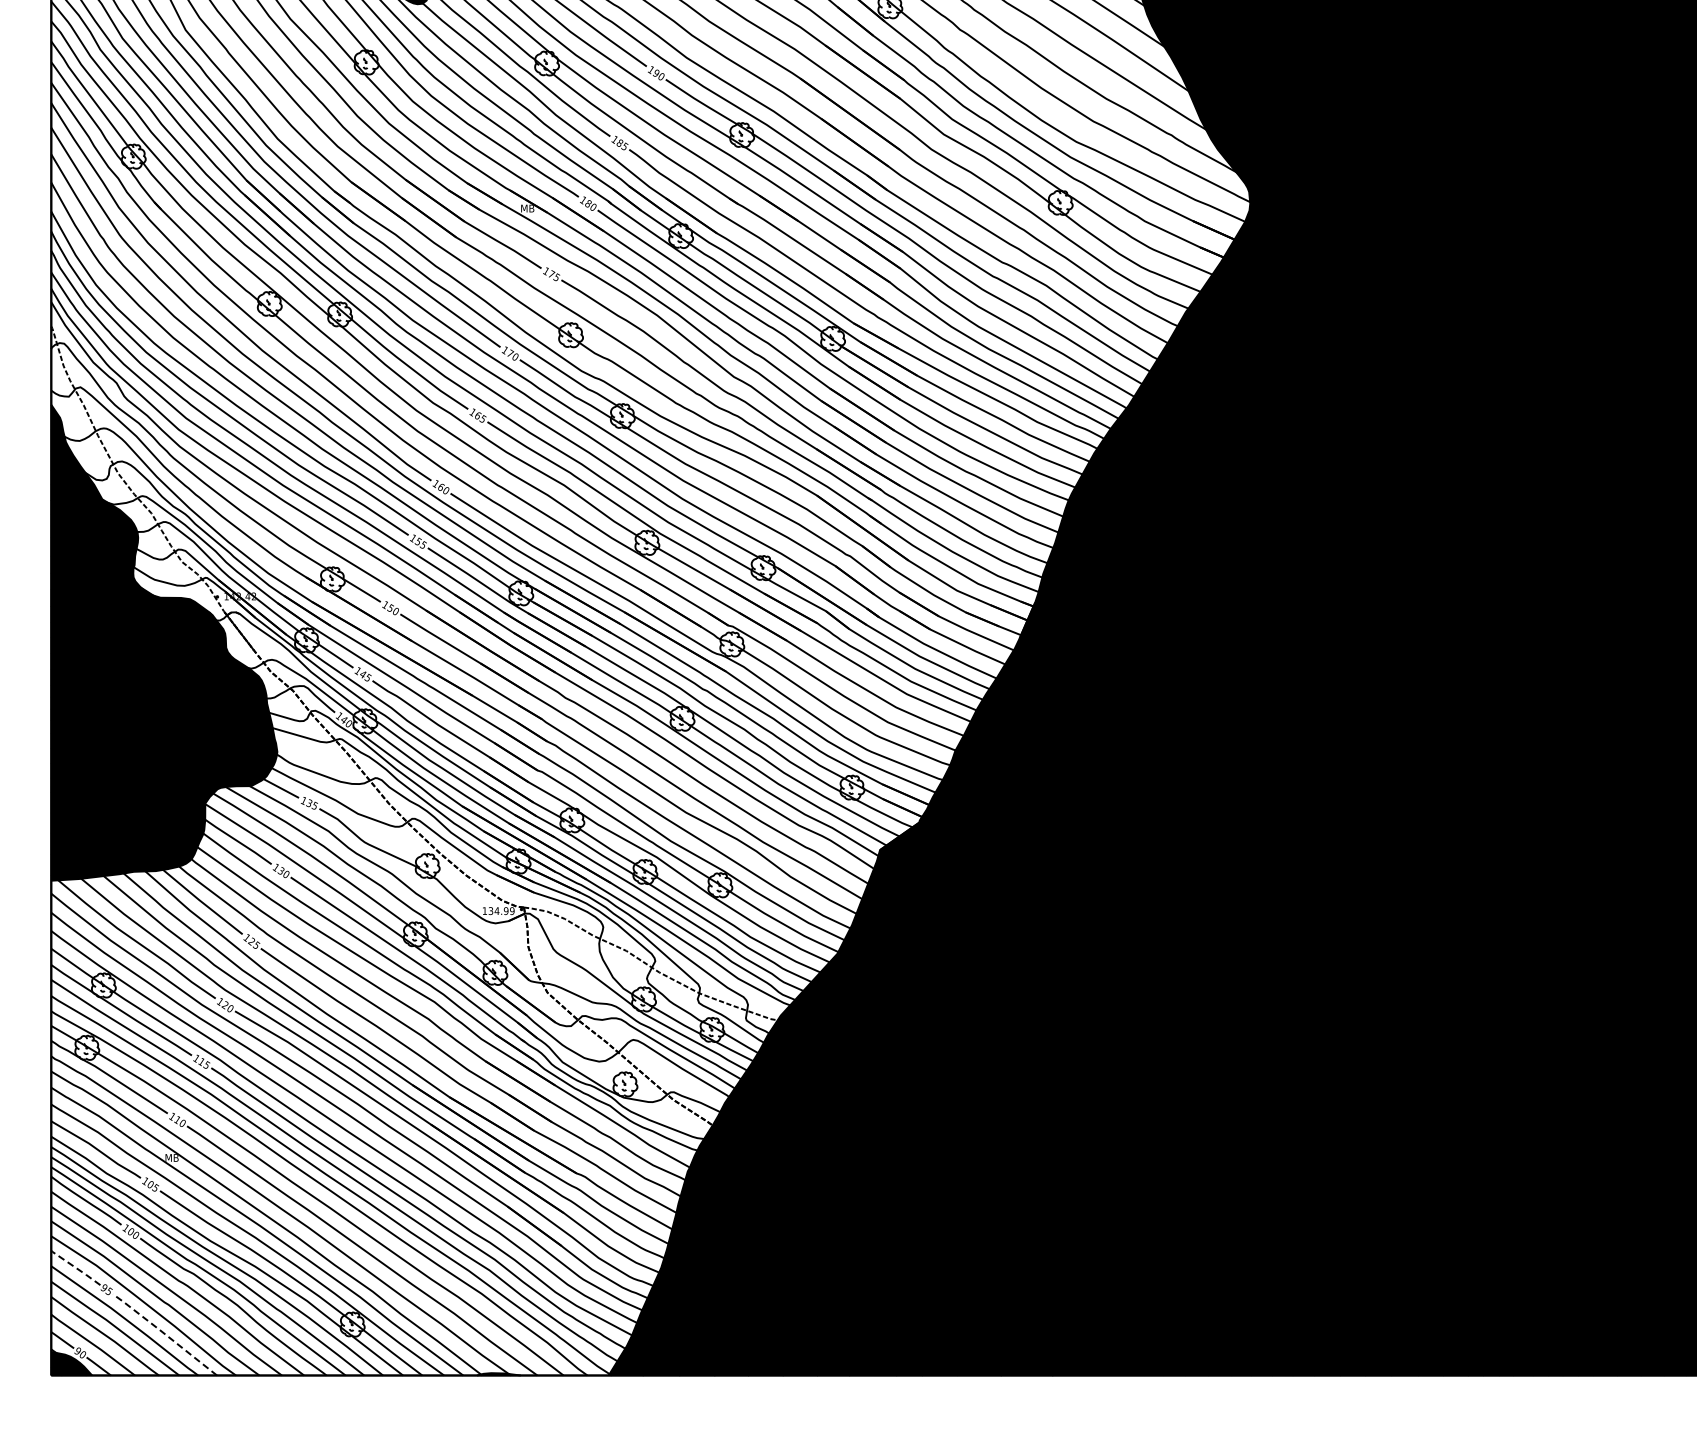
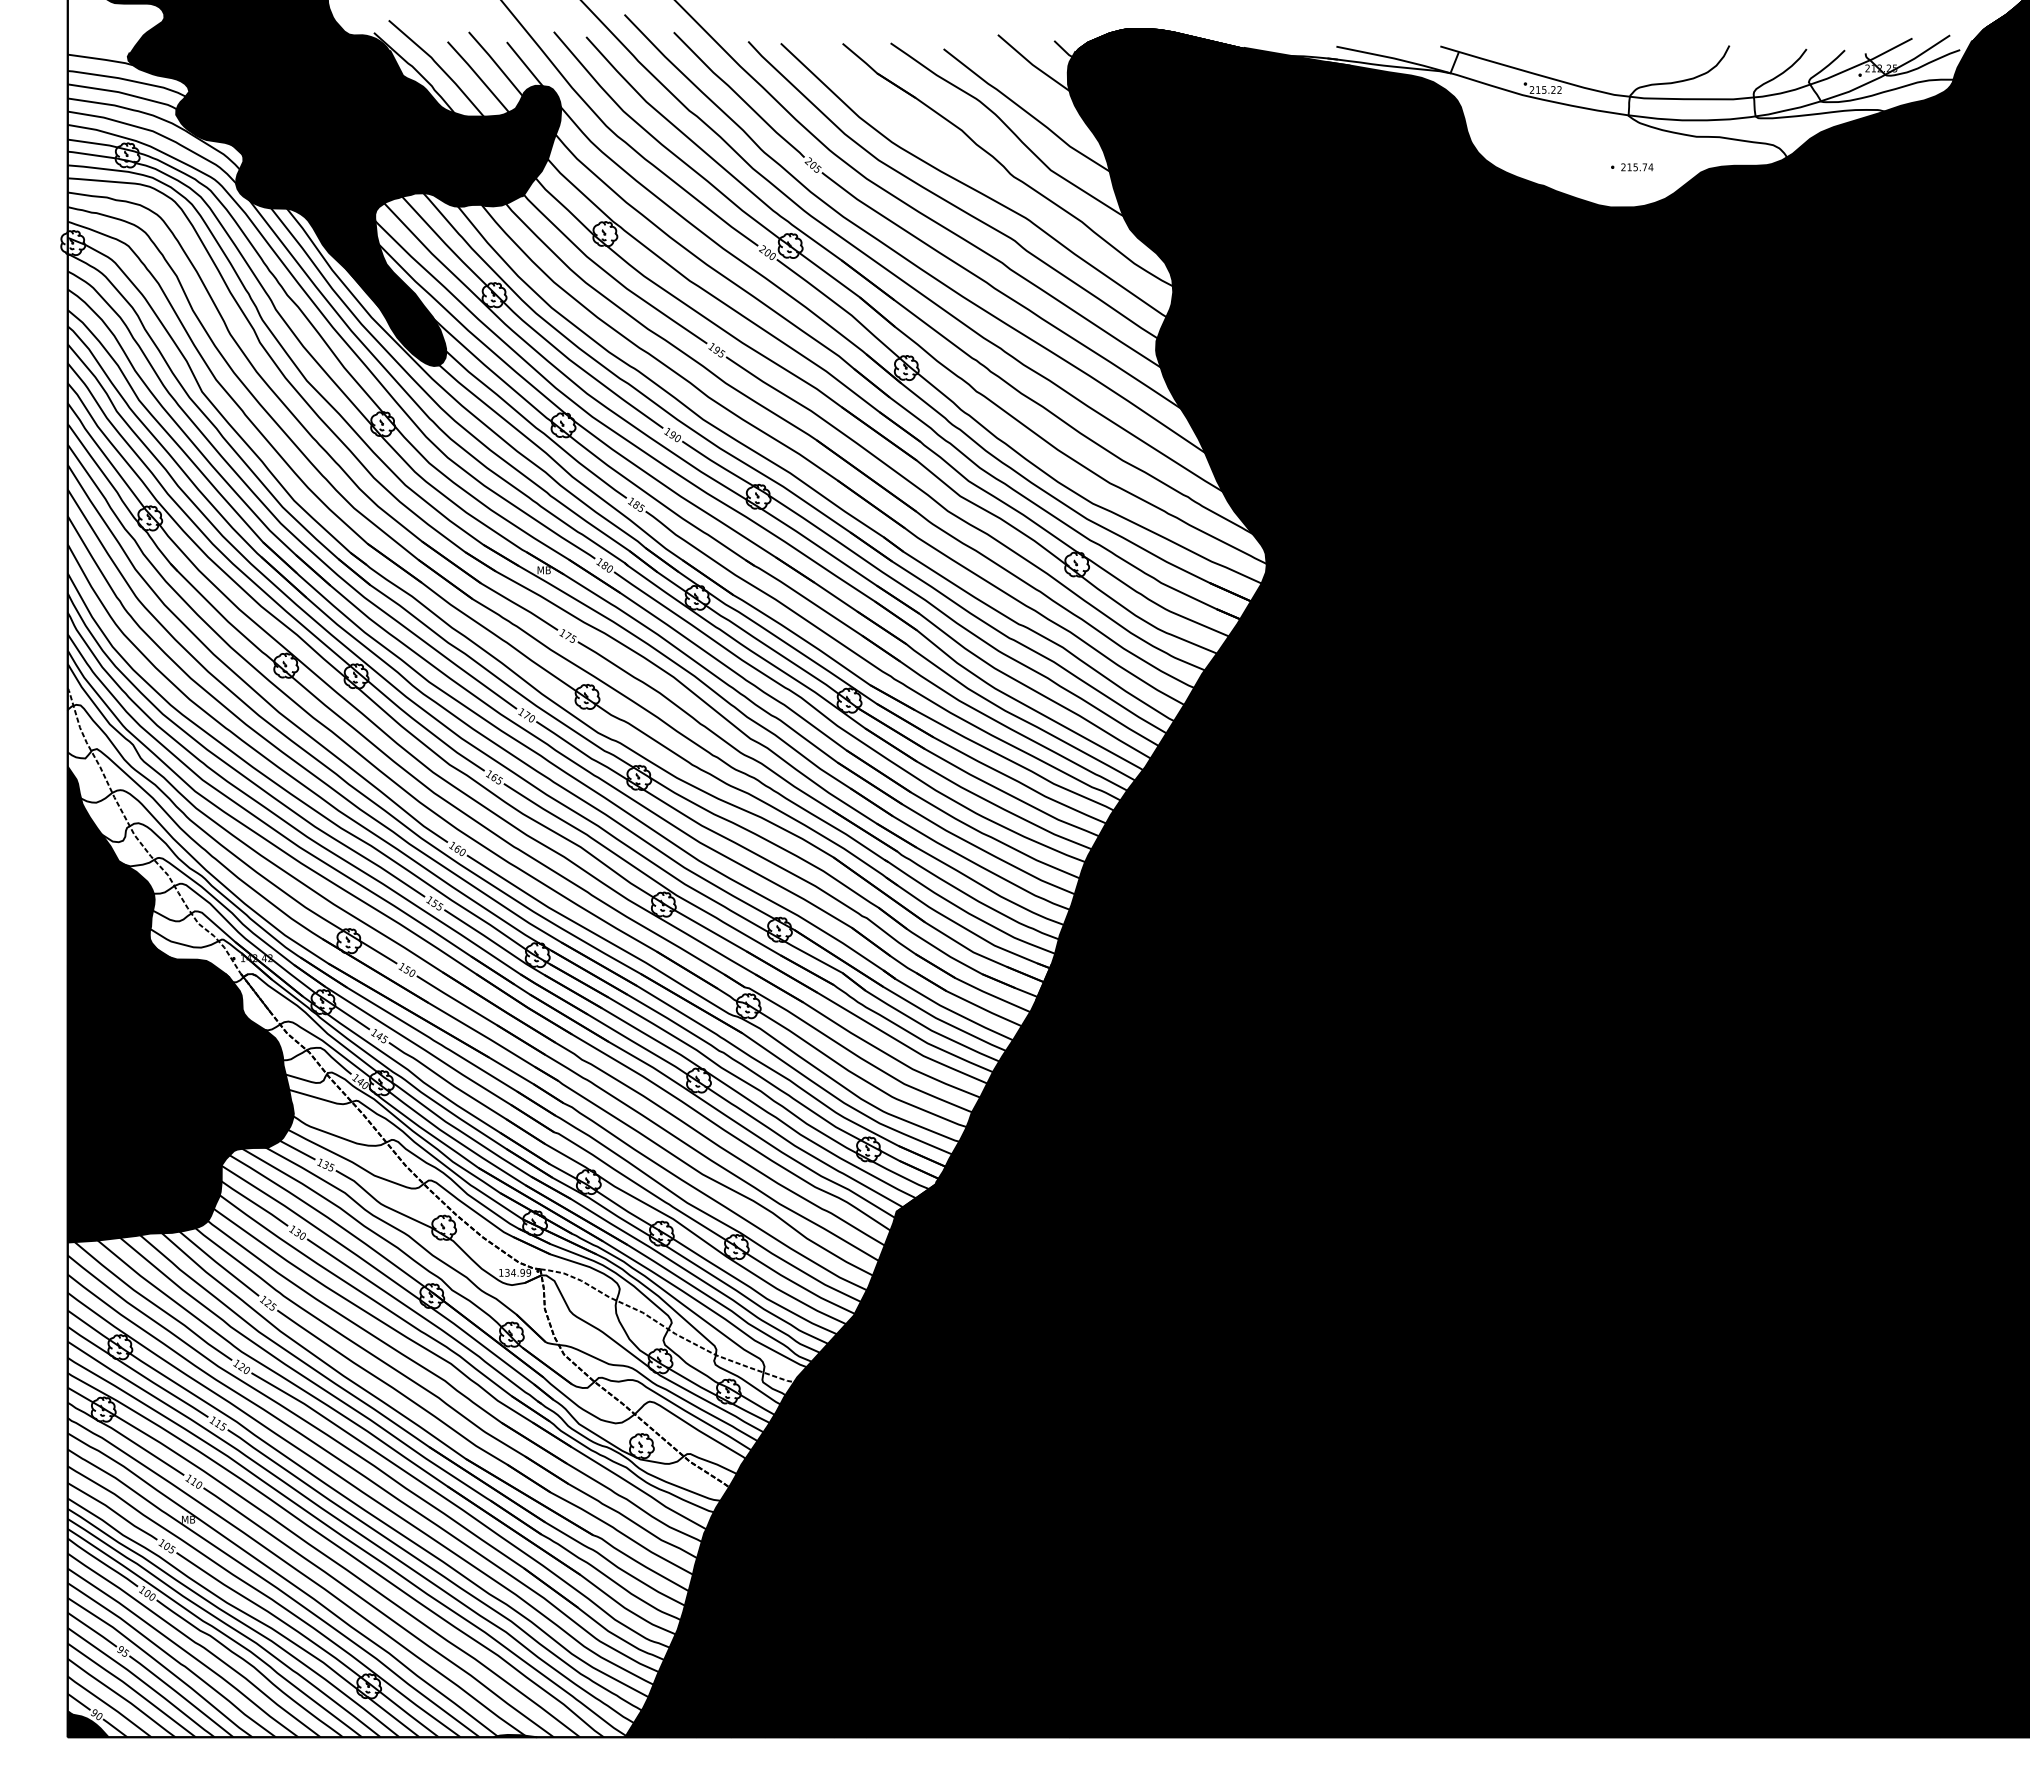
line: (76, 1267) -> (92, 1629), dashed -> solid
line: (164, 1333) -> (180, 1695), dashed -> solid

